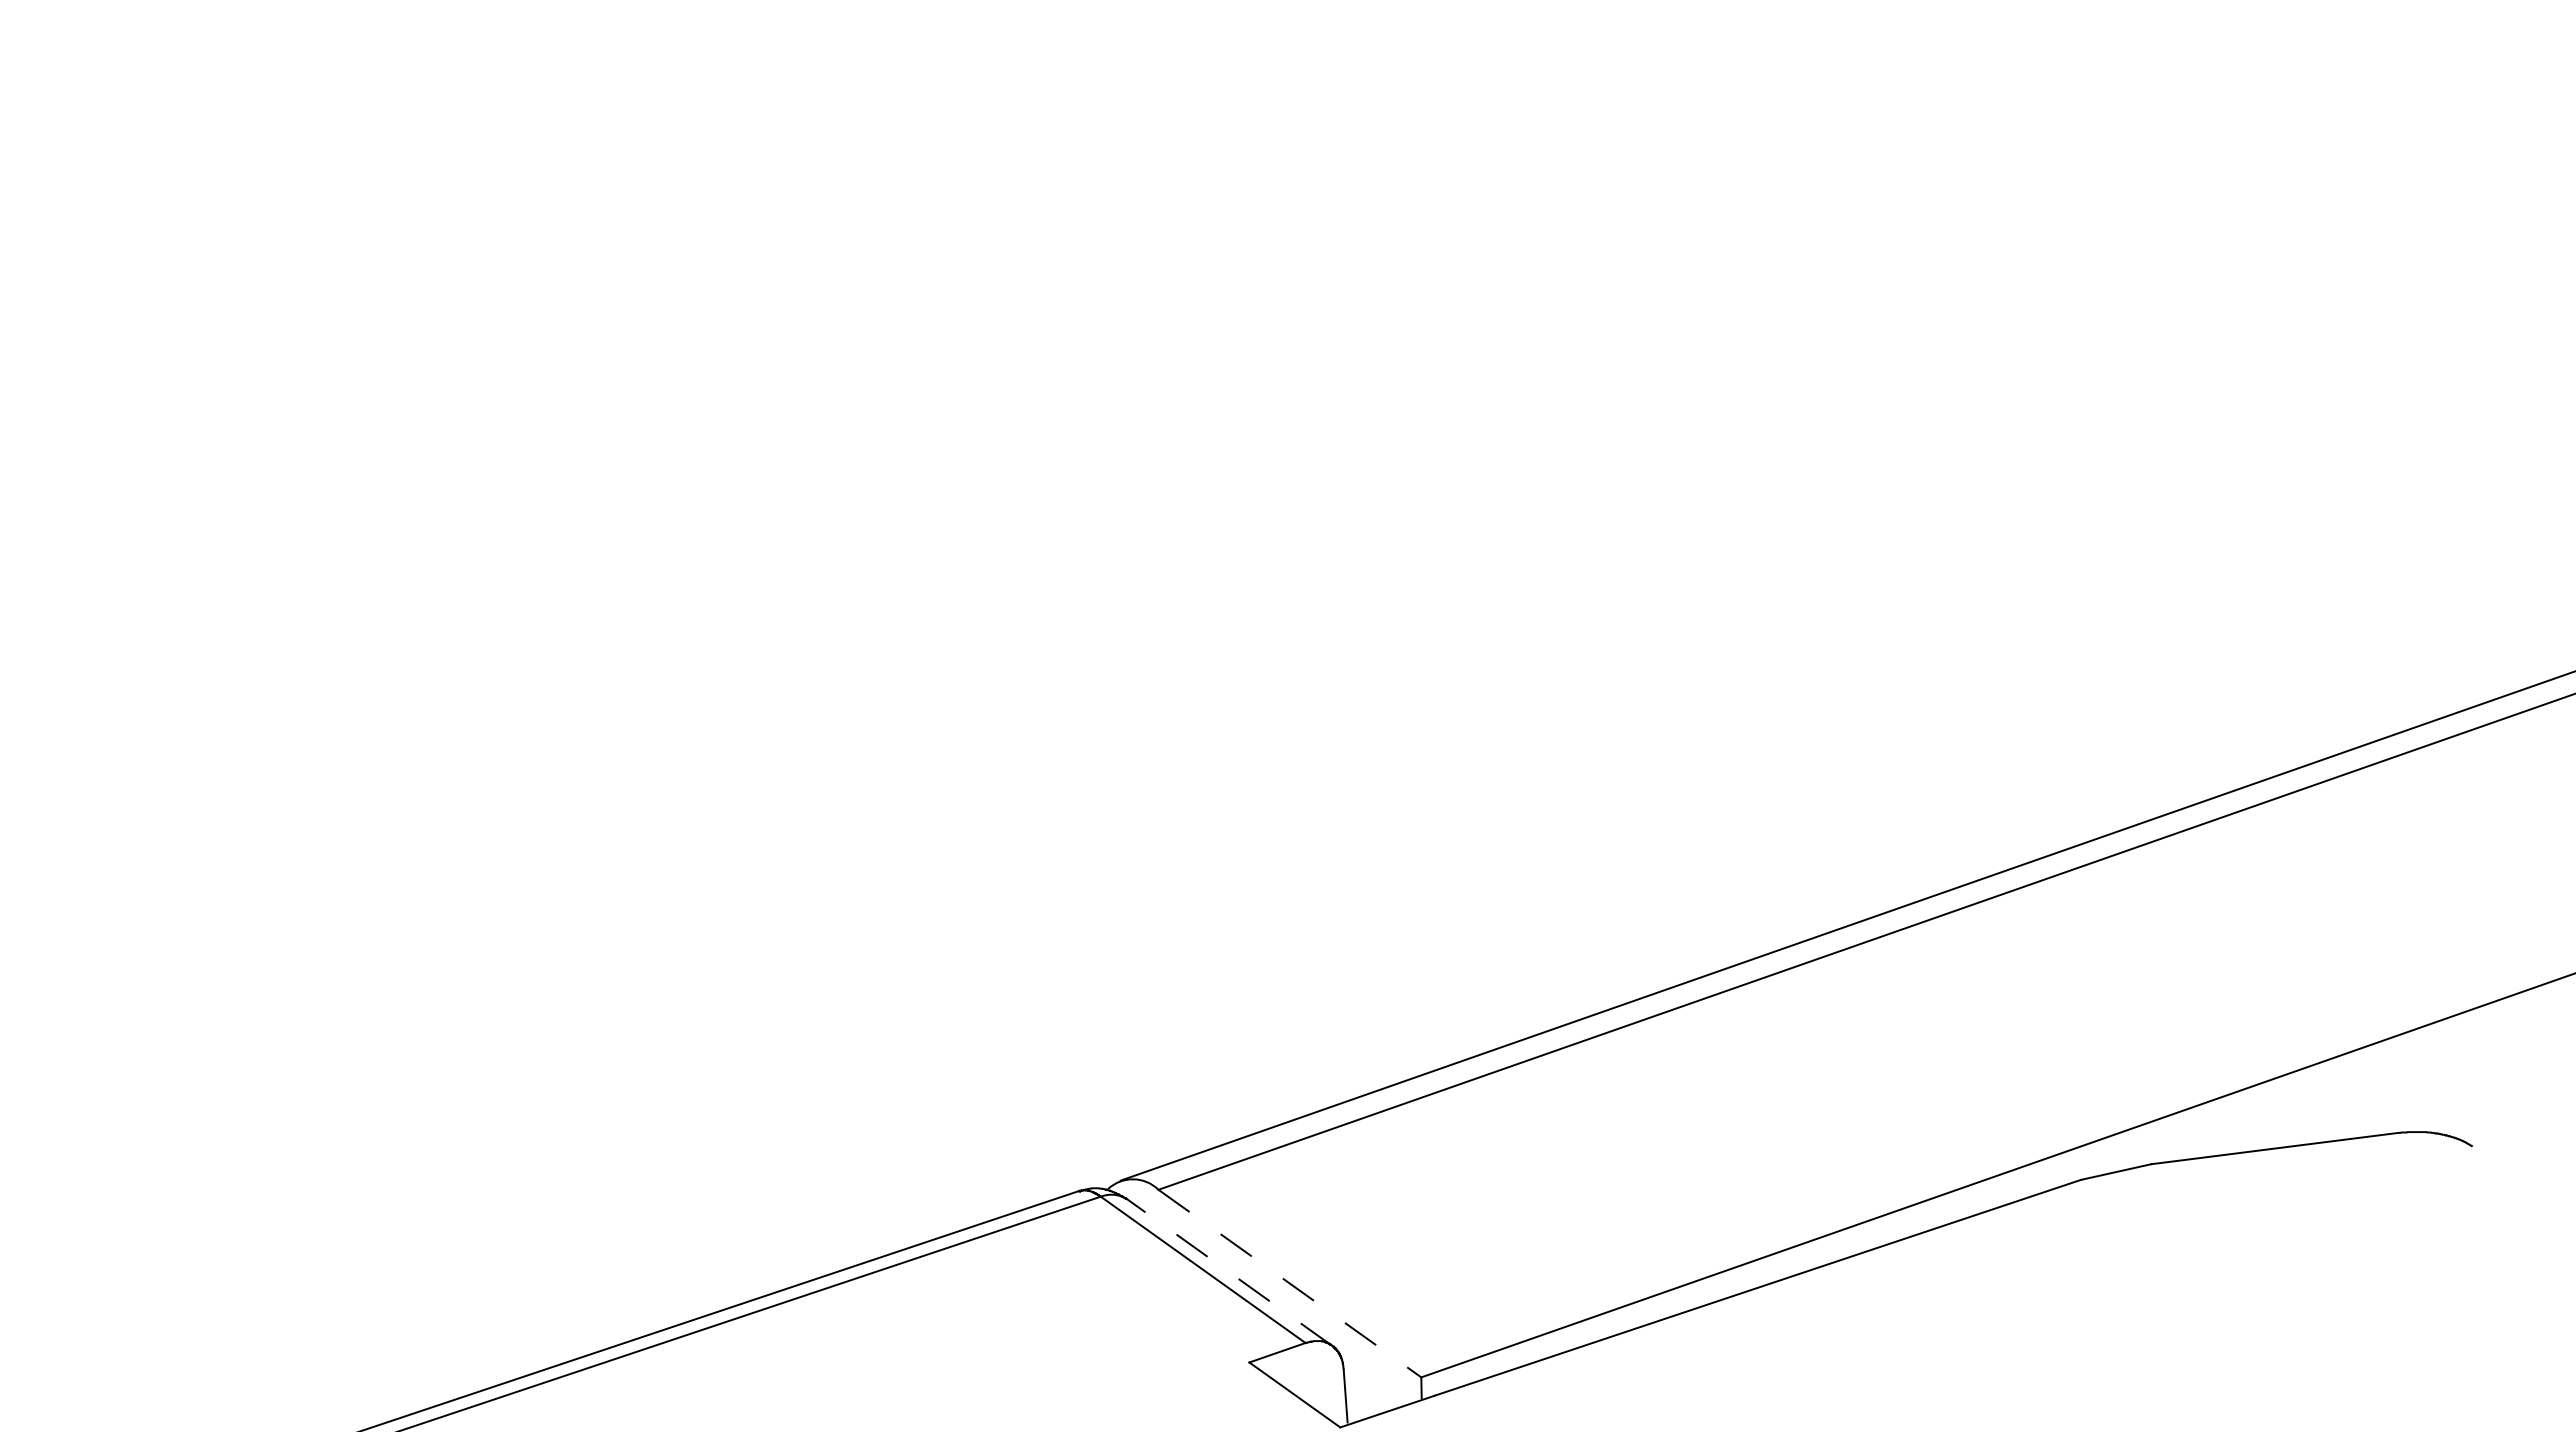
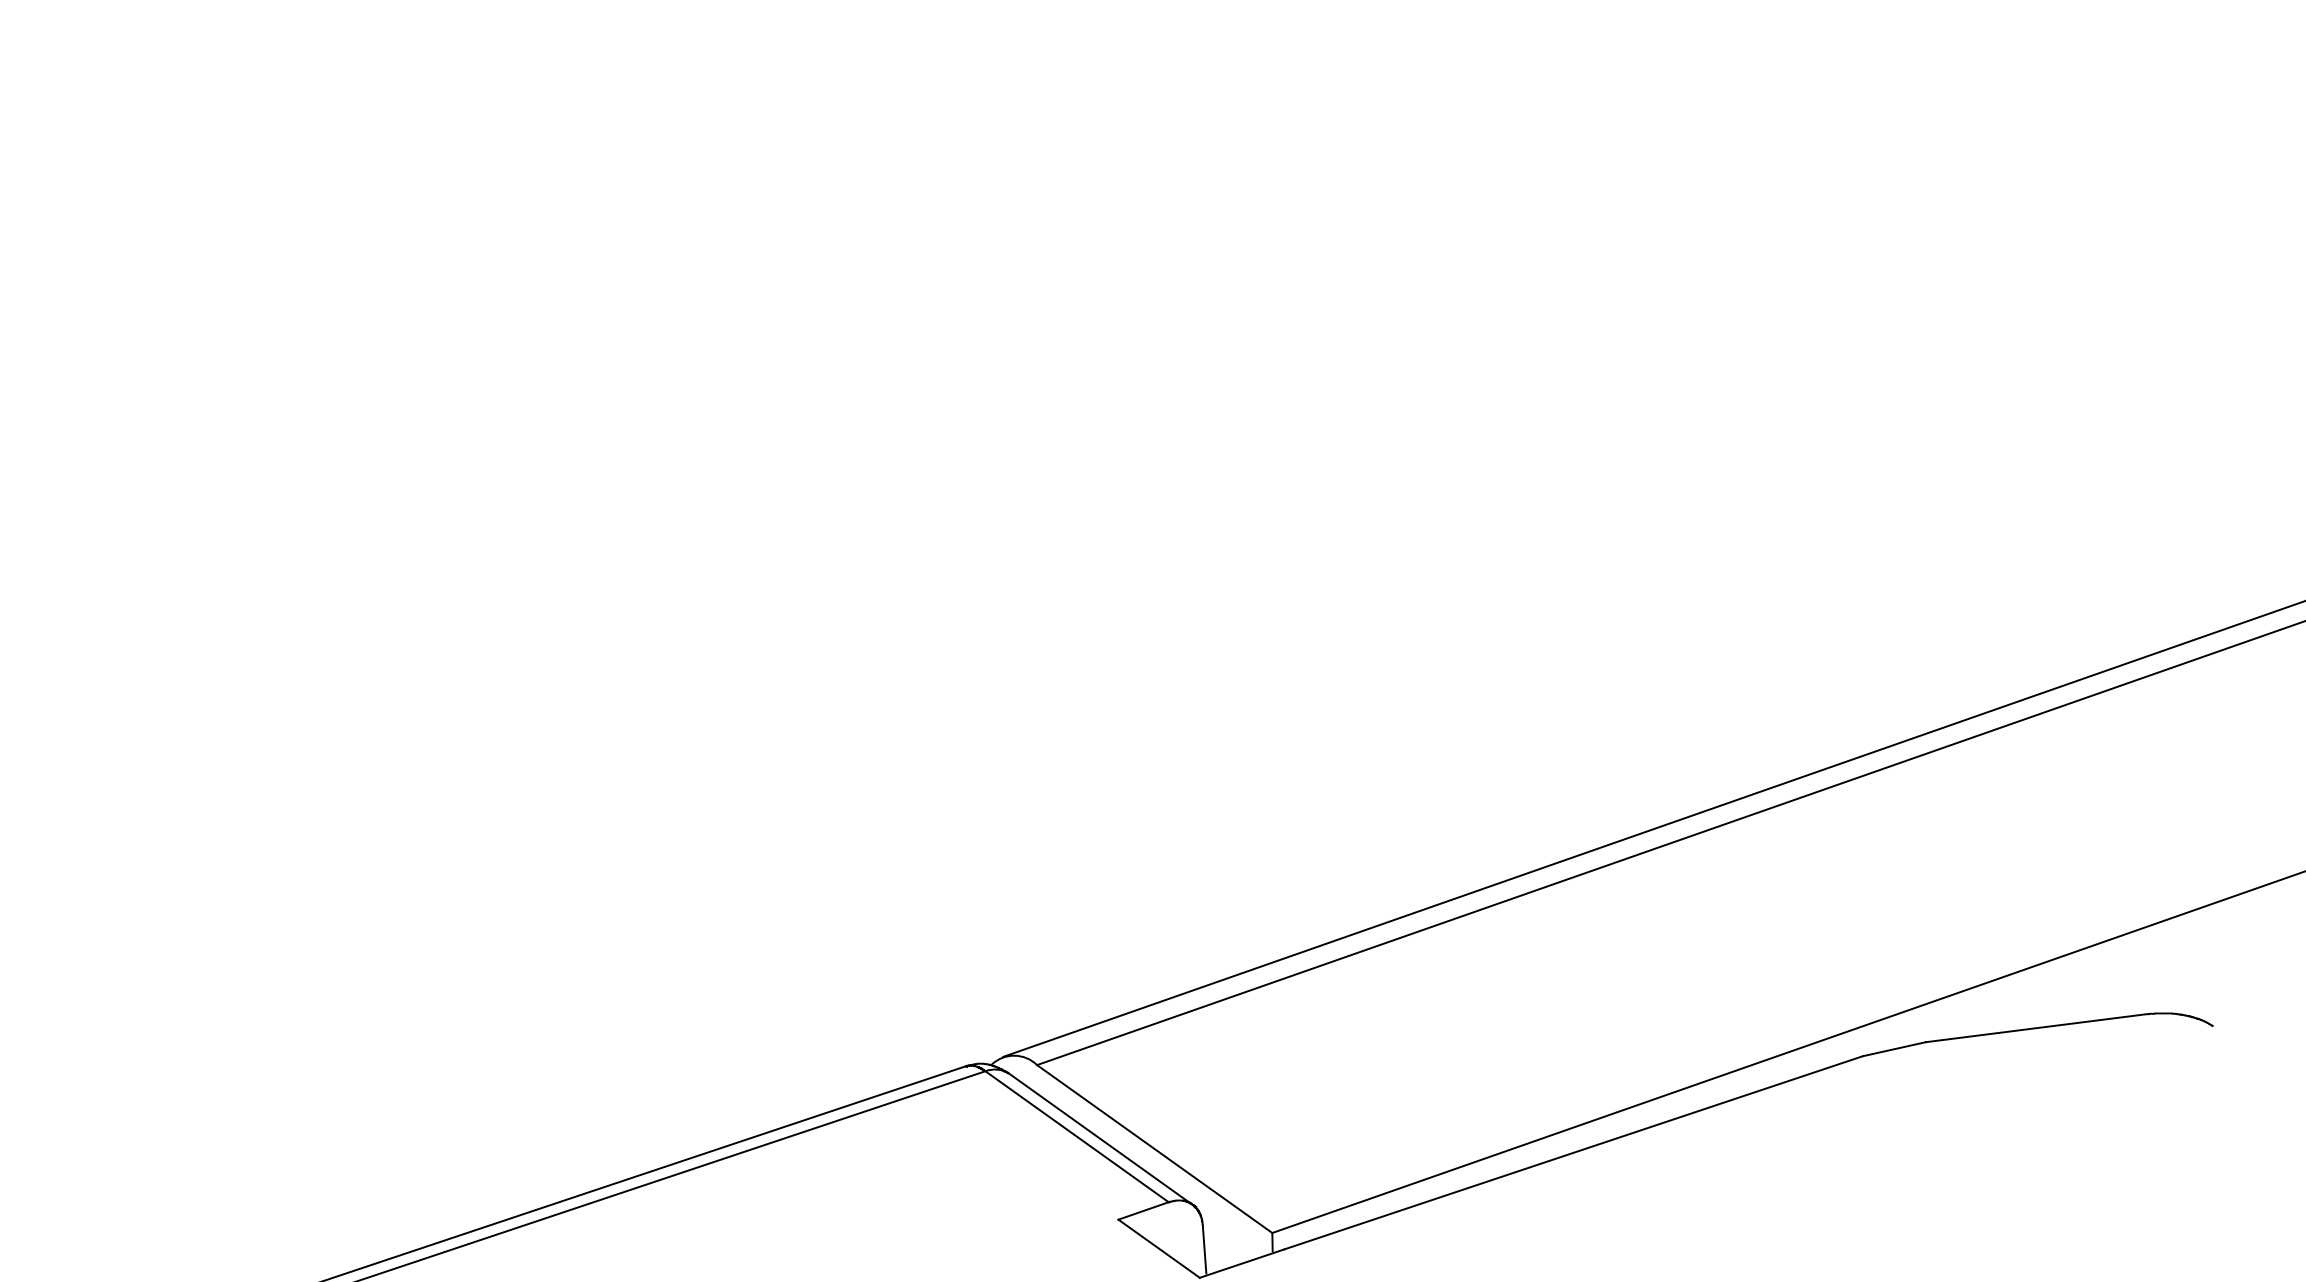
line: (1228, 1272) -> (1099, 1139), dashed -> solid
line: (1290, 1283) -> (1155, 1148), dashed -> solid

